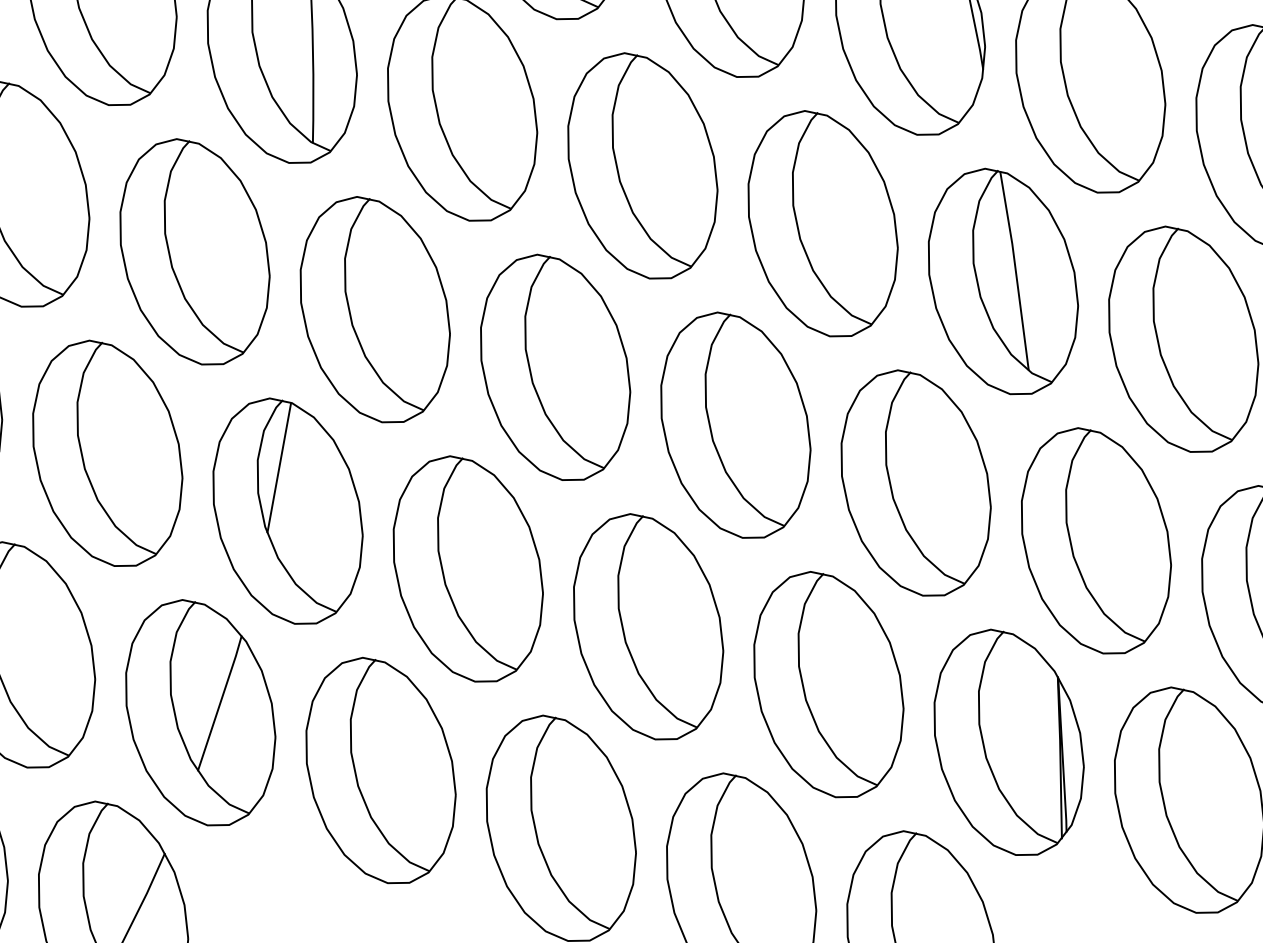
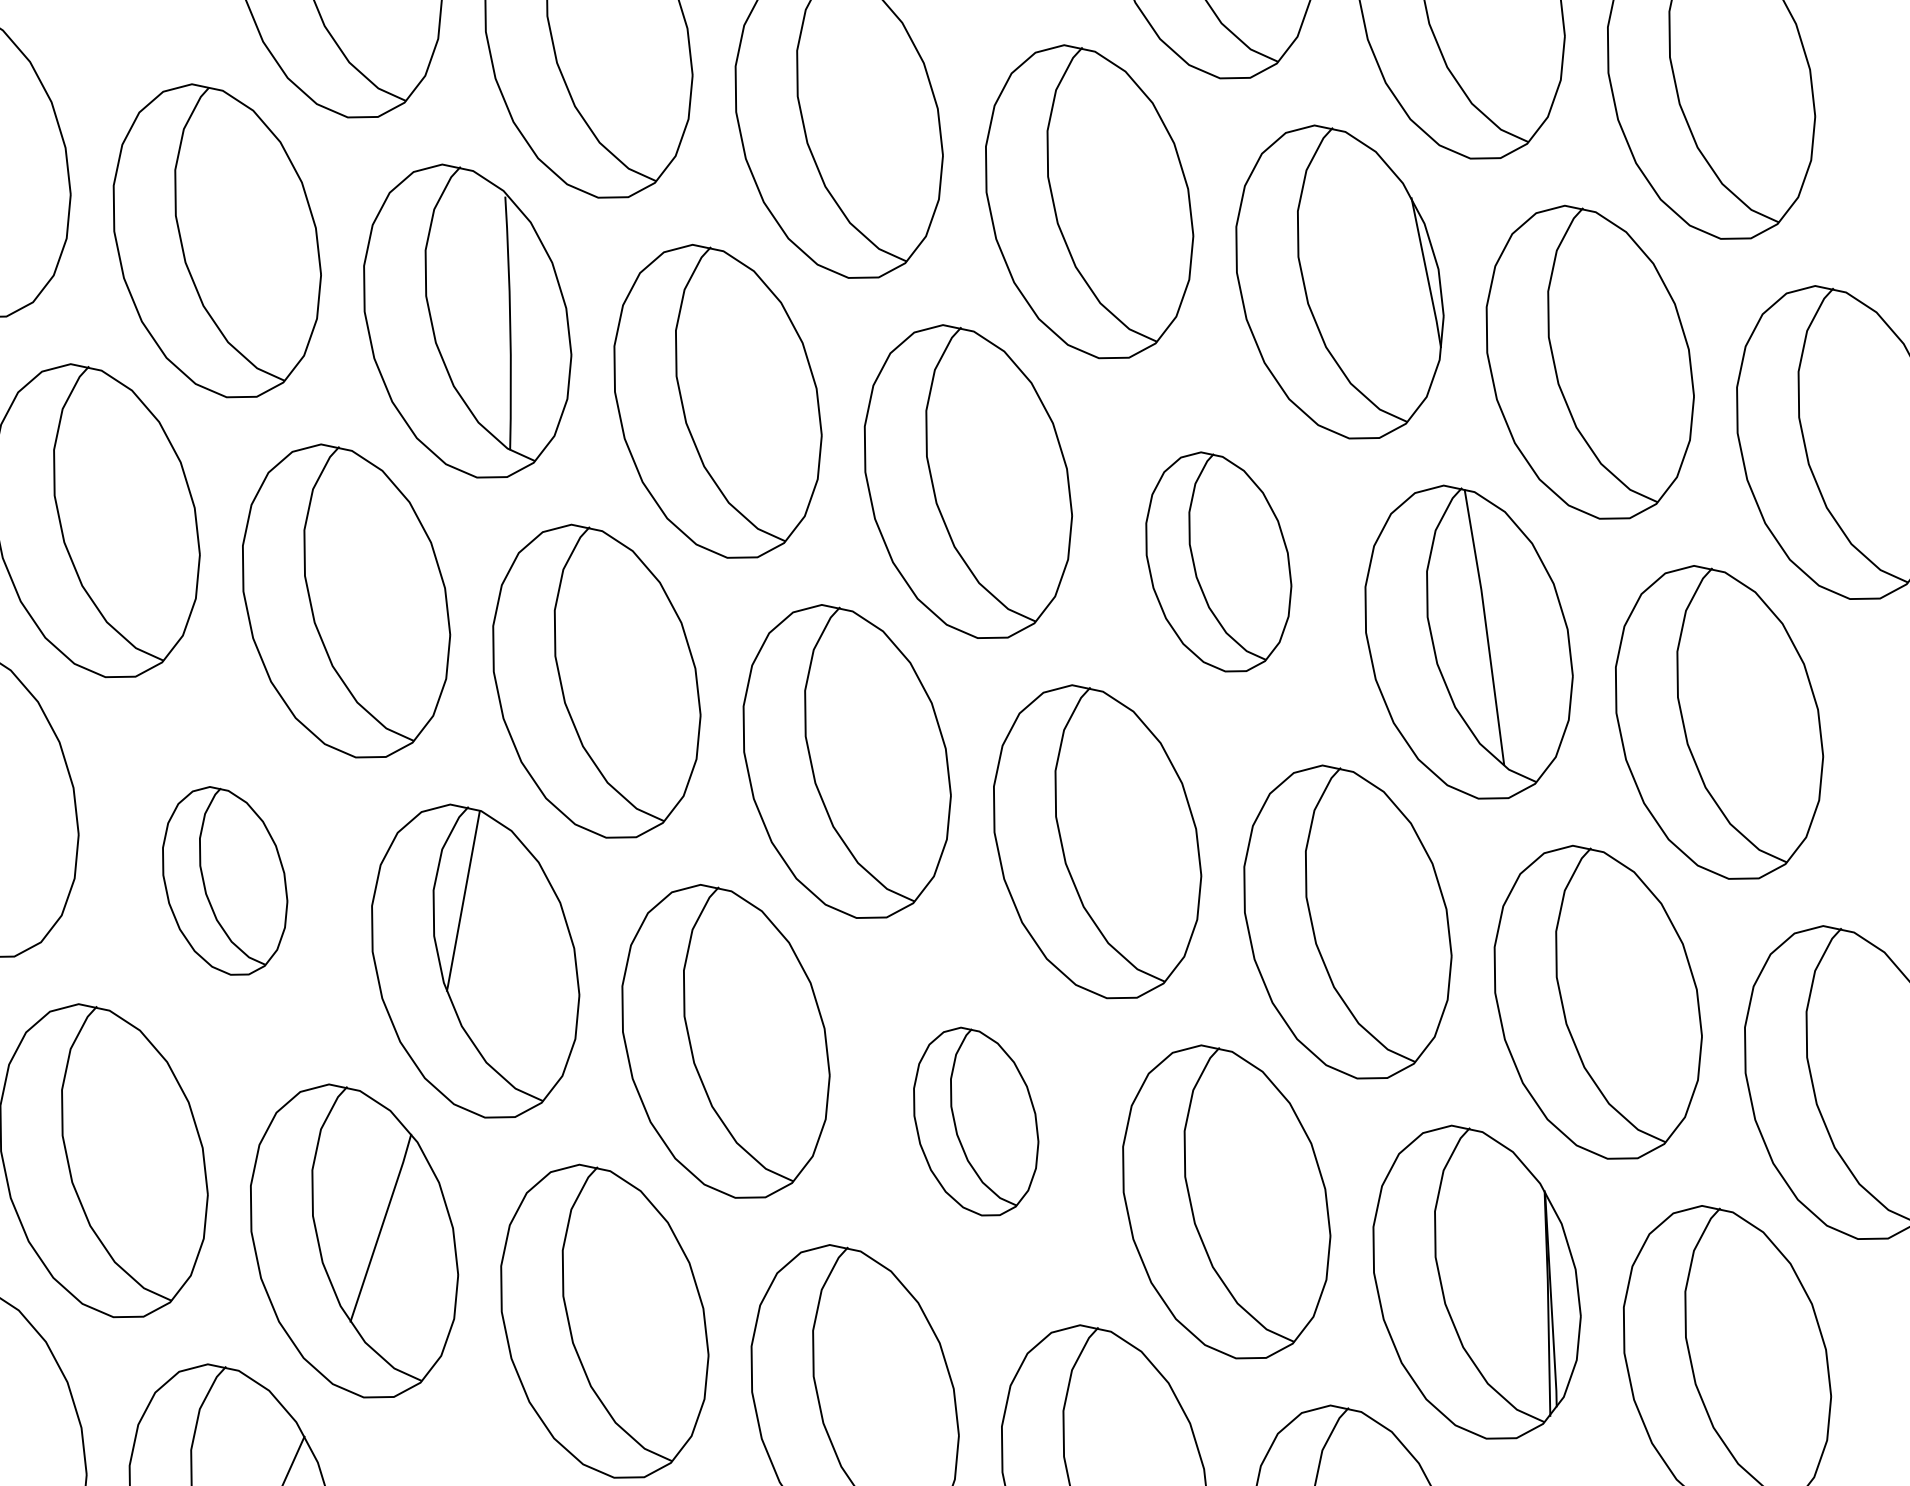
part: (822, 223) -> (1218, 561), size x0.7
part: (107, 453) -> (224, 880), size x0.6
part: (648, 626) -> (975, 1121), size x0.6

